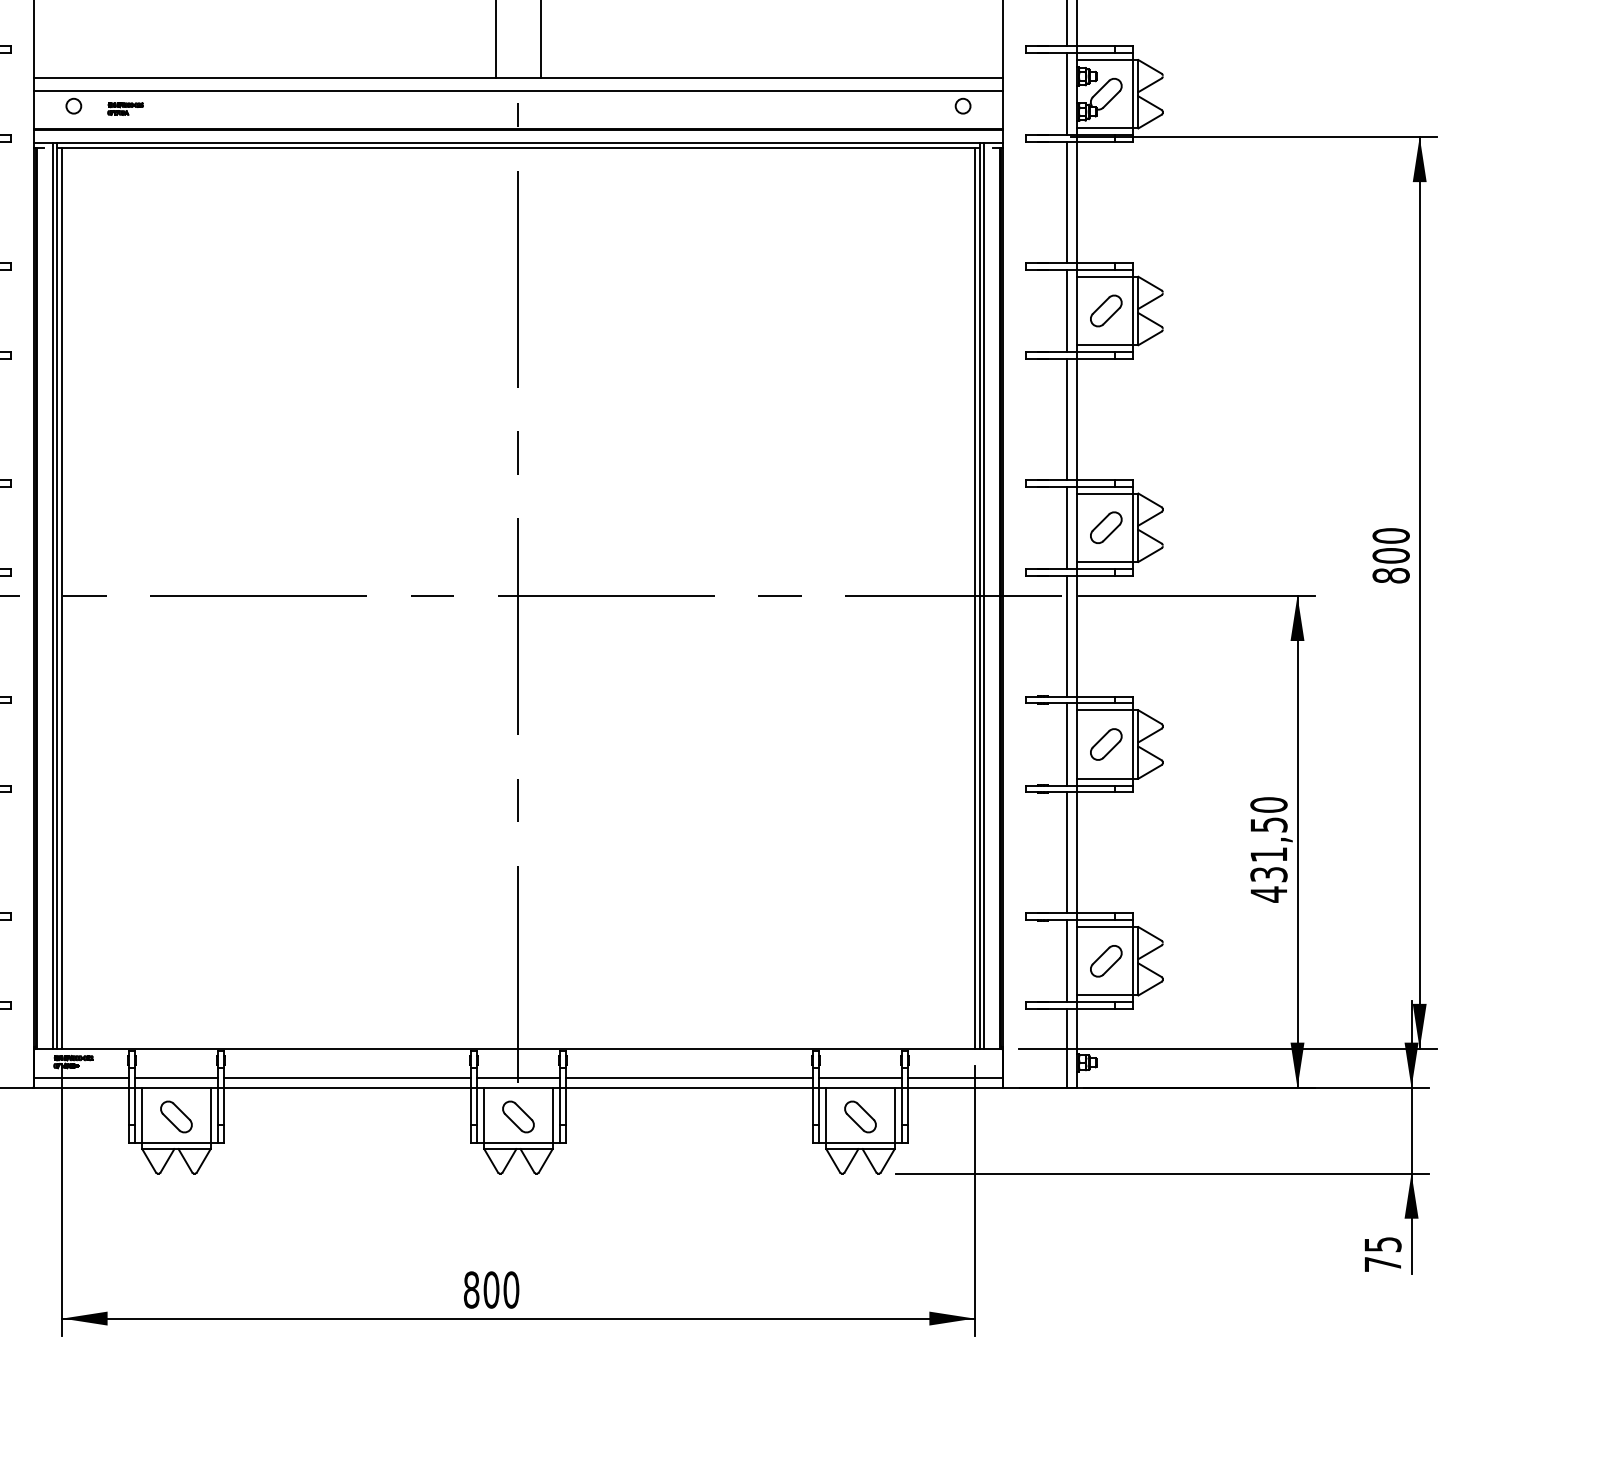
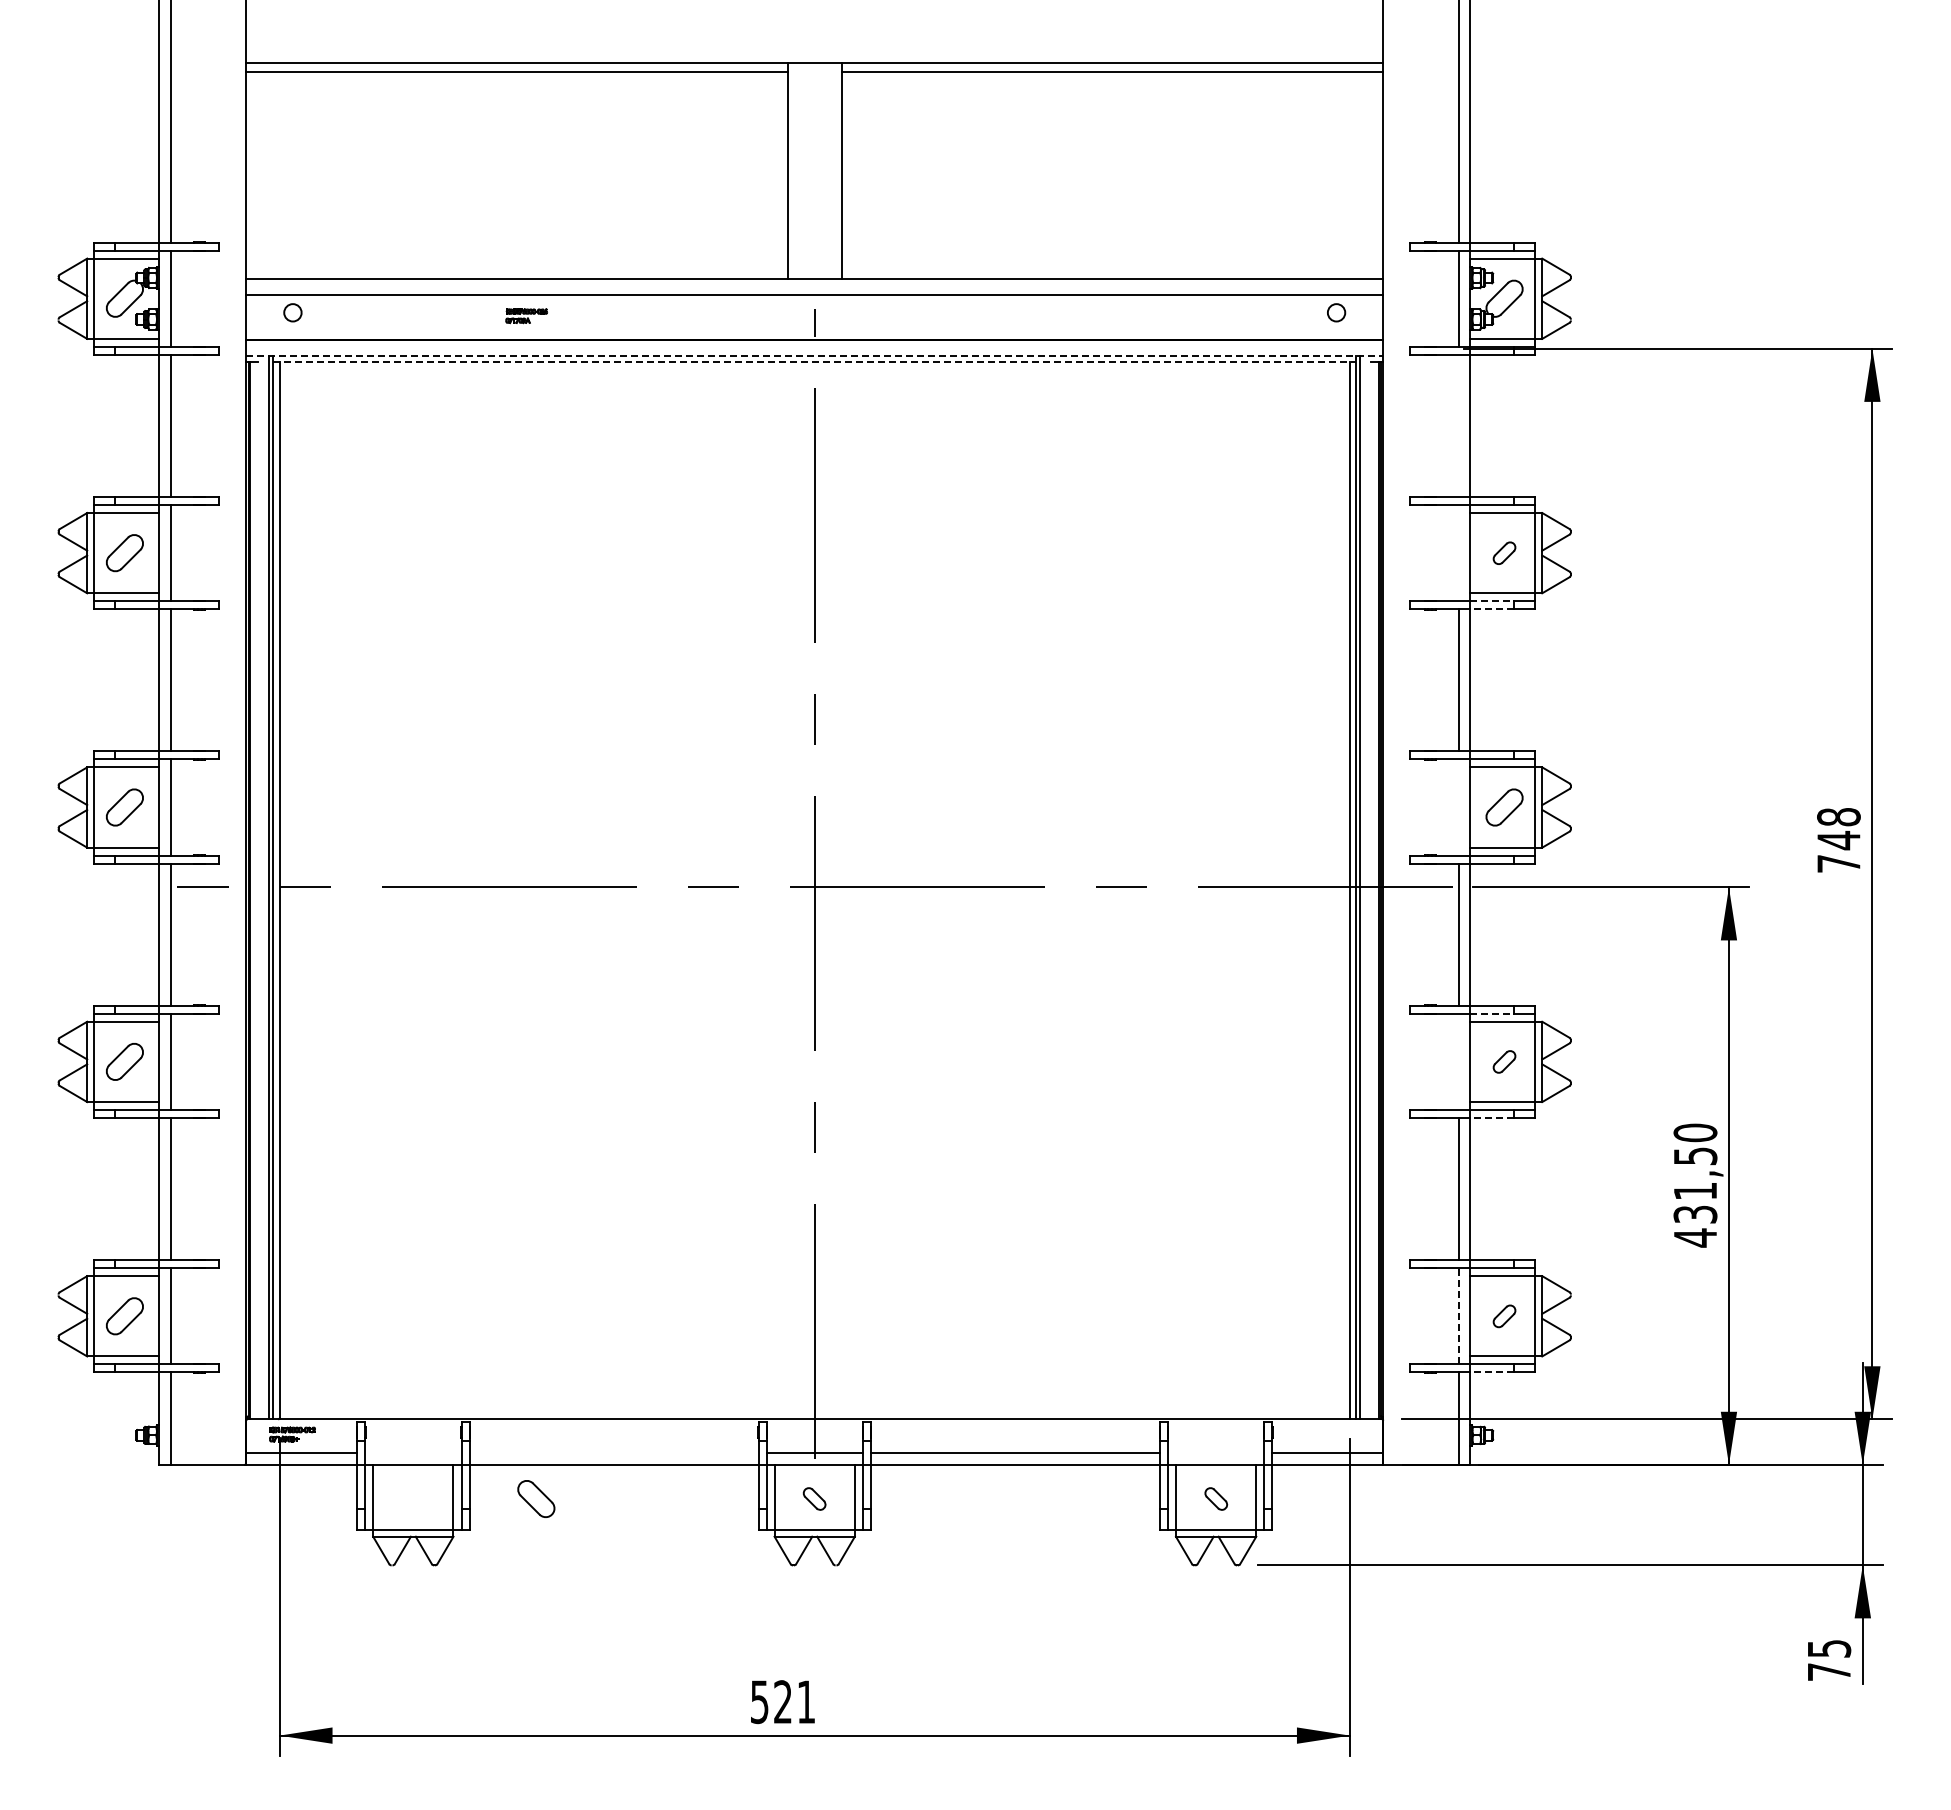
part: (125, 109) -> (526, 316), moved
line: (518, 142) -> (814, 355), solid -> dashed
line: (518, 148) -> (814, 362), solid -> dashed
line: (1067, 202) -> (1458, 425), removed
line: (1067, 310) -> (1458, 552), removed
part: (1106, 311) -> (1504, 553), size x0.6
line: (1096, 352) -> (1492, 601), solid -> dashed
line: (1096, 359) -> (1492, 609), solid -> dashed
line: (1067, 527) -> (1458, 807), removed
text: (1390, 555) -> (1838, 840), 800 -> 748
line: (1096, 703) -> (1492, 1013), solid -> dashed
line: (1067, 744) -> (1458, 1061), removed
part: (1106, 744) -> (1504, 1061), size x0.6
line: (1096, 792) -> (1492, 1118), solid -> dashed
line: (1067, 960) -> (1458, 1315), solid -> dashed
part: (1106, 961) -> (1504, 1316), size x0.6
line: (1096, 1009) -> (1492, 1372), solid -> dashed
line: (176, 1078) -> (413, 1453), removed
line: (347, 1078) -> (613, 1453), removed
line: (859, 1078) -> (1215, 1453), removed
part: (176, 1116) -> (536, 1498), moved
part: (518, 1116) -> (814, 1498), size x0.6
part: (860, 1116) -> (1216, 1498), size x0.6
text: (491, 1290) -> (782, 1702), 800 -> 521

